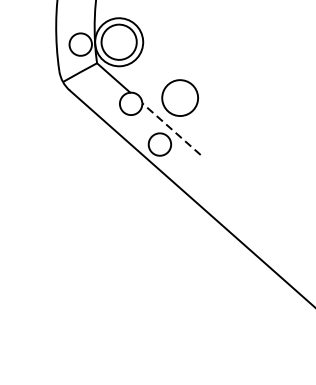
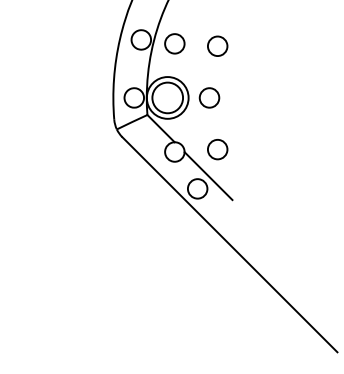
circle: (167, 38) -> (209, 97), added
circle: (179, 97) -> (217, 149), size x0.62
line: (171, 129) -> (208, 176), dashed -> solid

